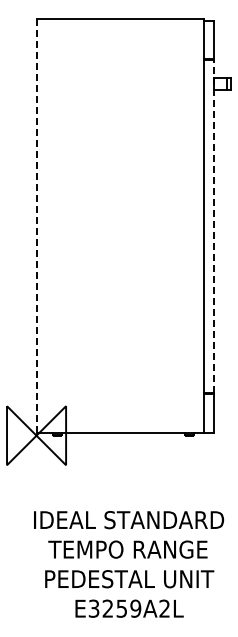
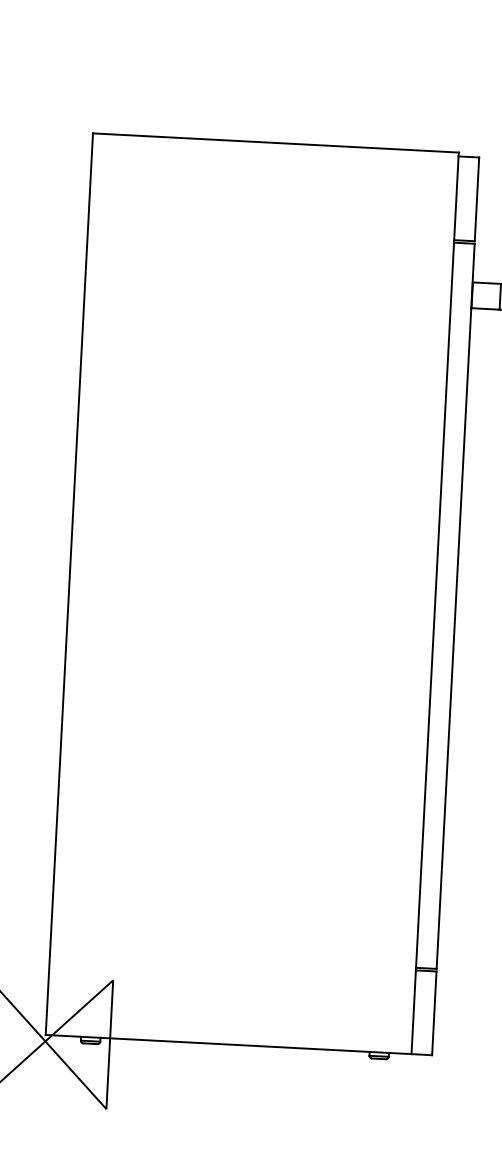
line: (36, 225) -> (69, 583), dashed -> solid
line: (213, 226) -> (454, 605), dashed -> solid

